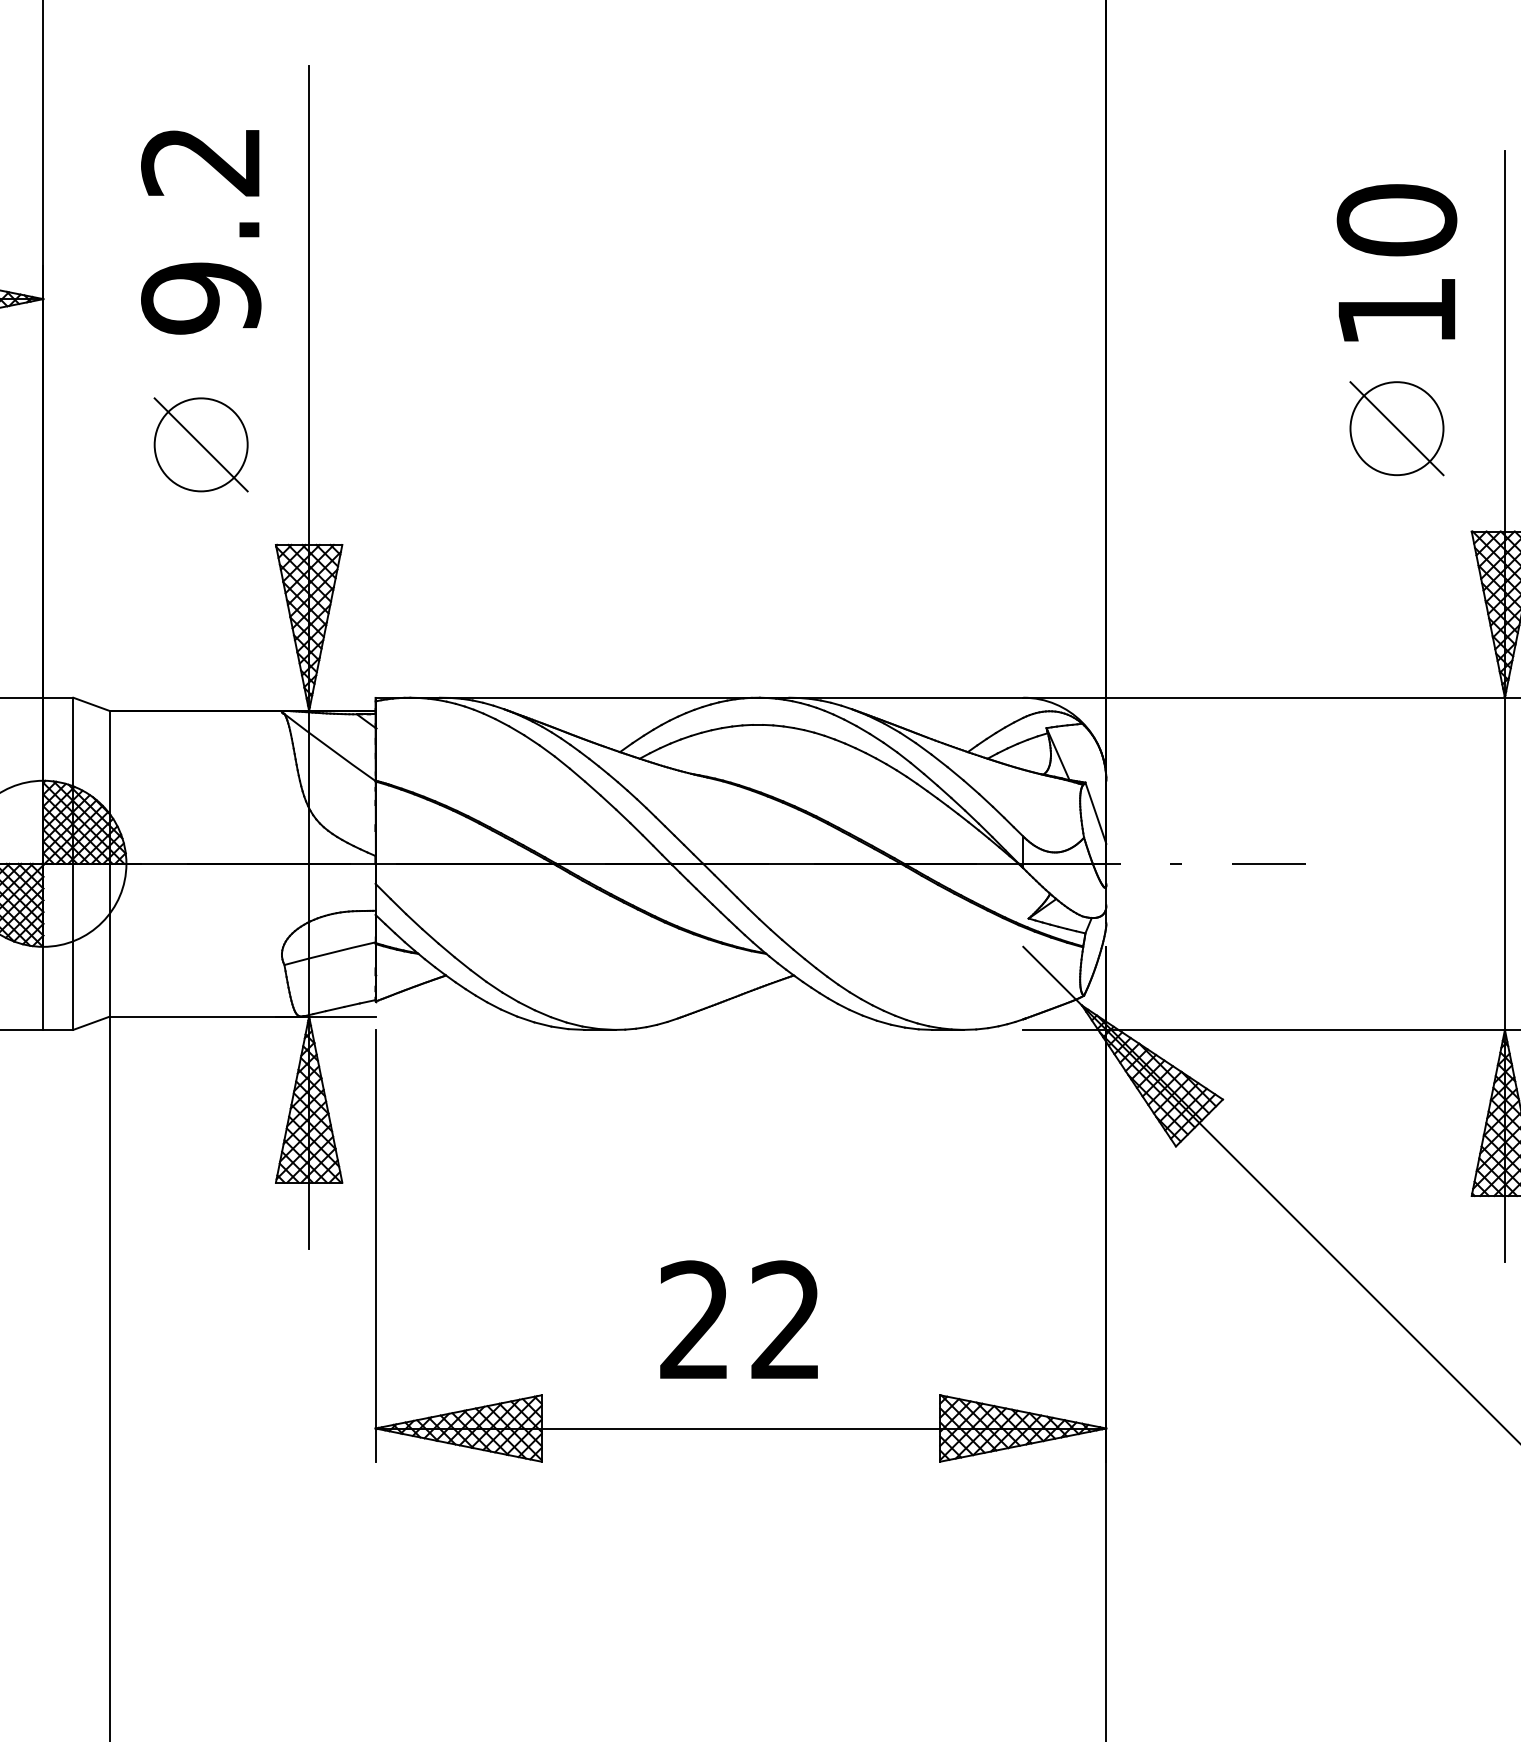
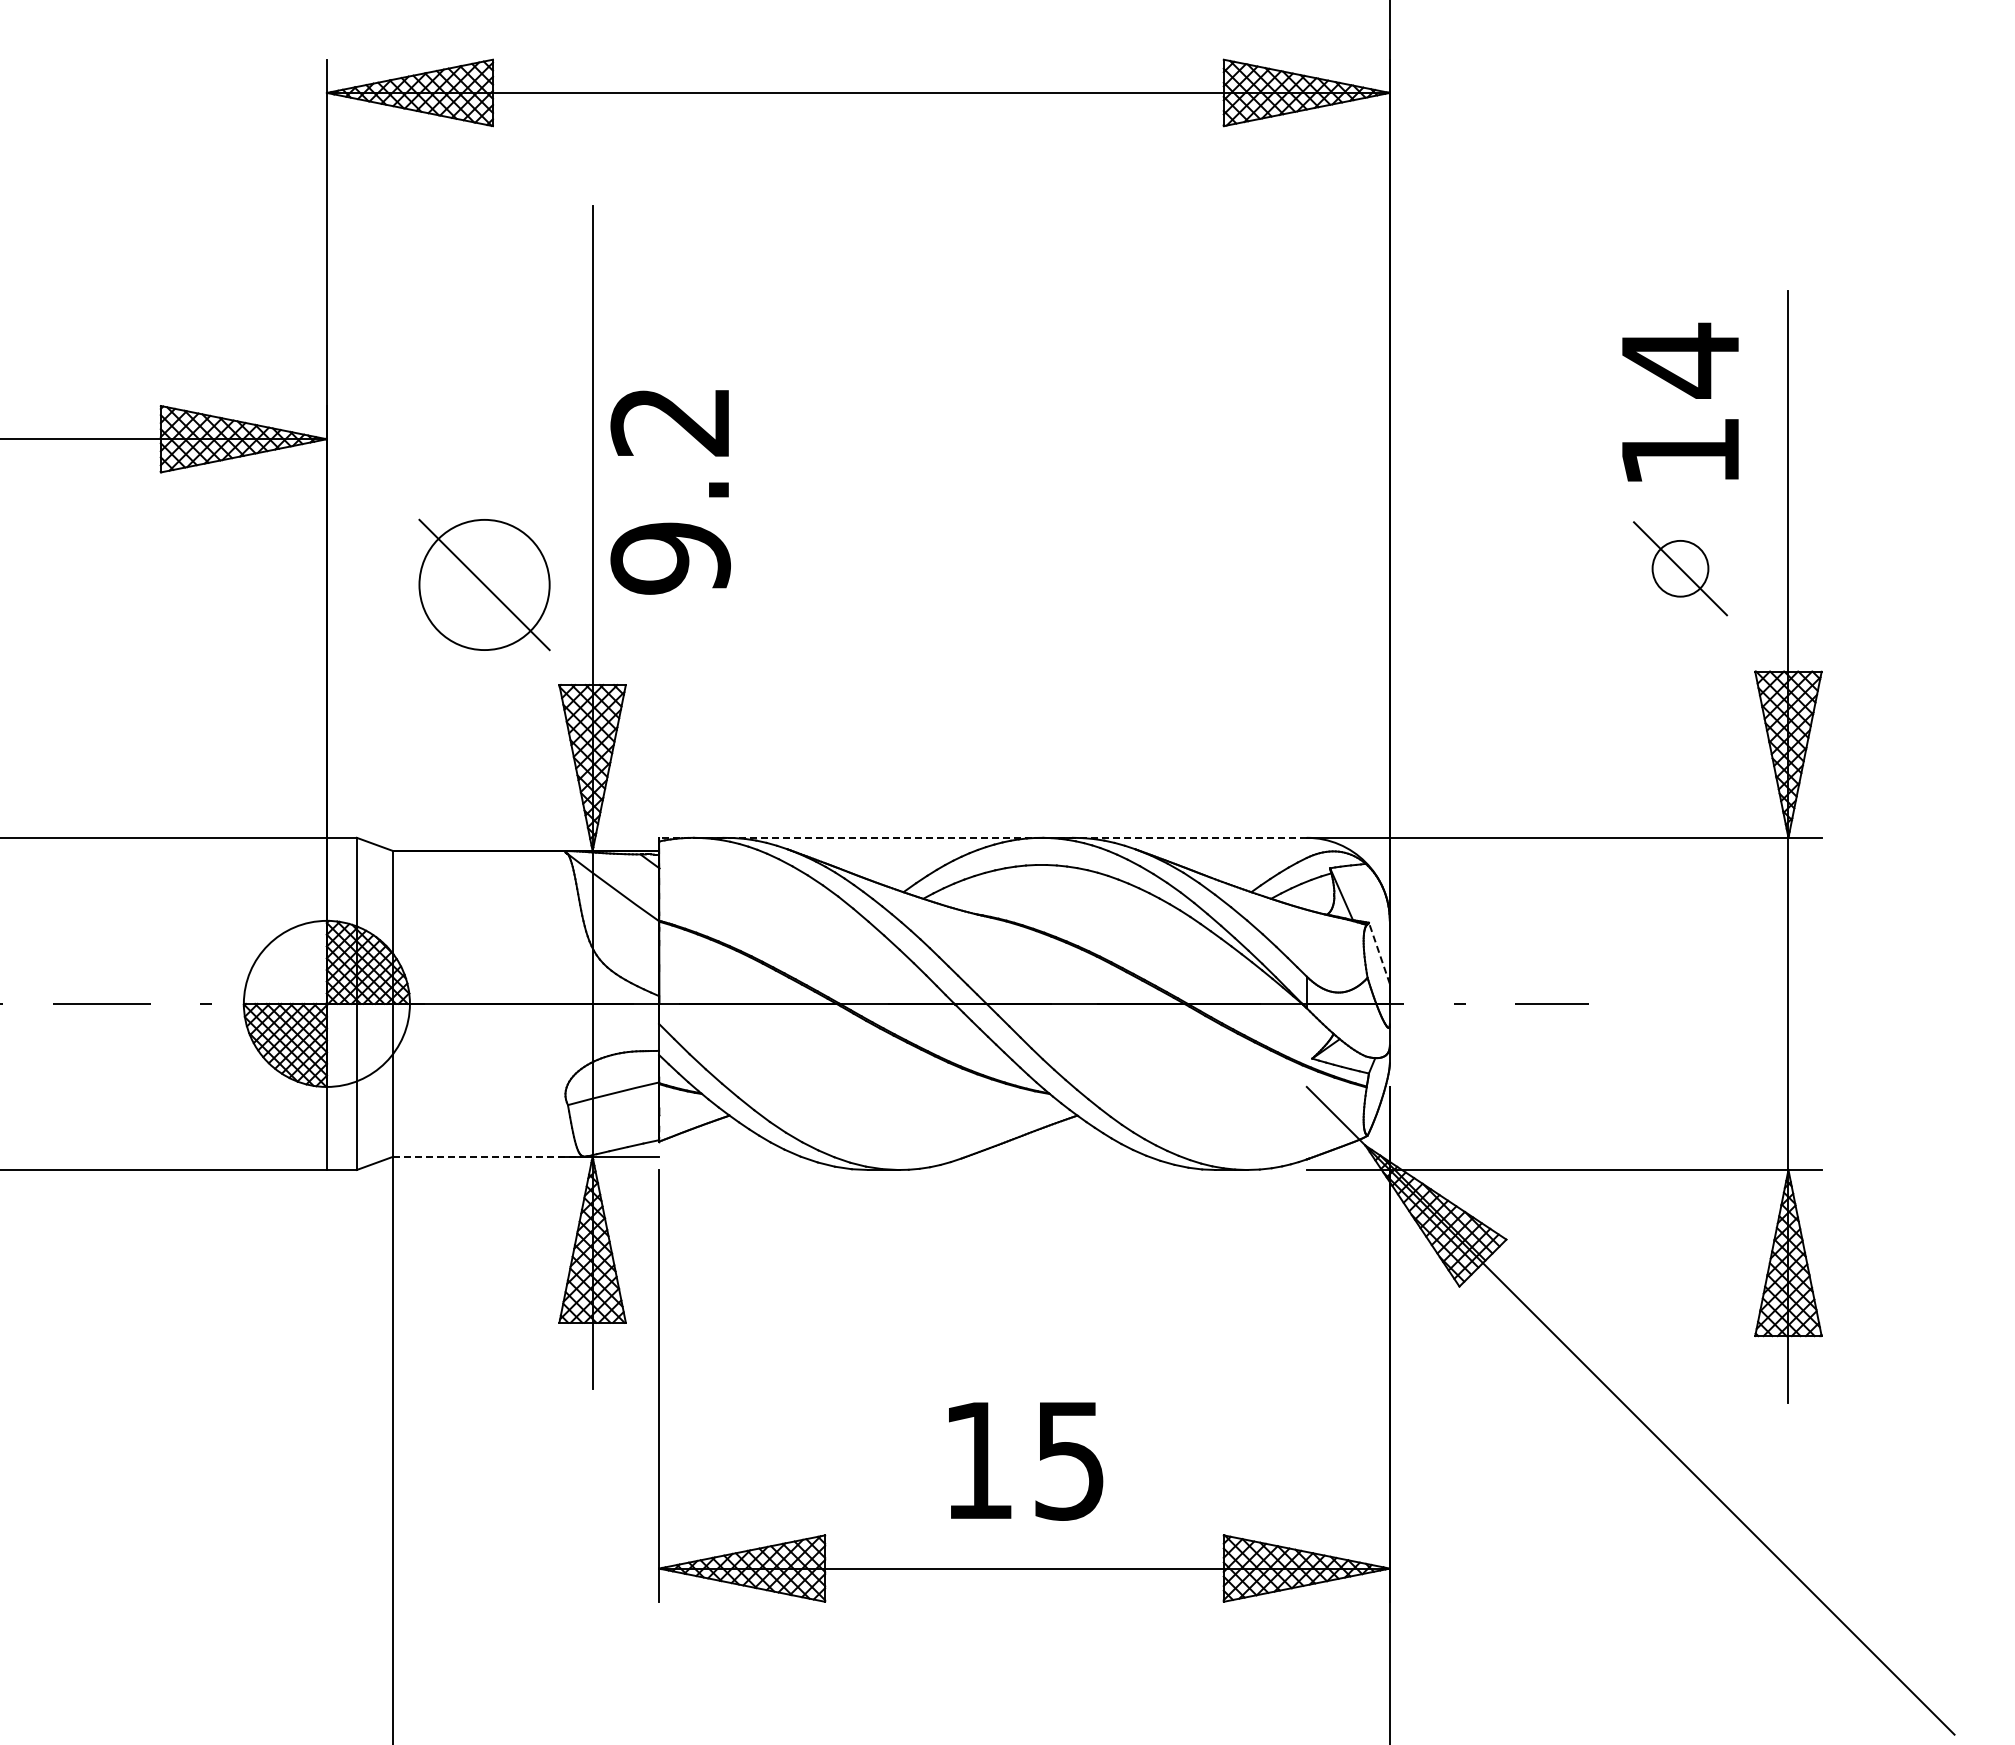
text: (1396, 220) -> (1680, 360), 10 -> 14
text: (200, 232) -> (670, 492), moved
circle: (1396, 428) -> (1680, 568), size x0.6
part: (200, 444) -> (484, 584), size x1.4
line: (698, 697) -> (982, 837), solid -> dashed
line: (1095, 812) -> (1379, 952), solid -> dashed
line: (205, 1016) -> (489, 1156), solid -> dashed
text: (739, 1320) -> (1023, 1460), 22 -> 15

